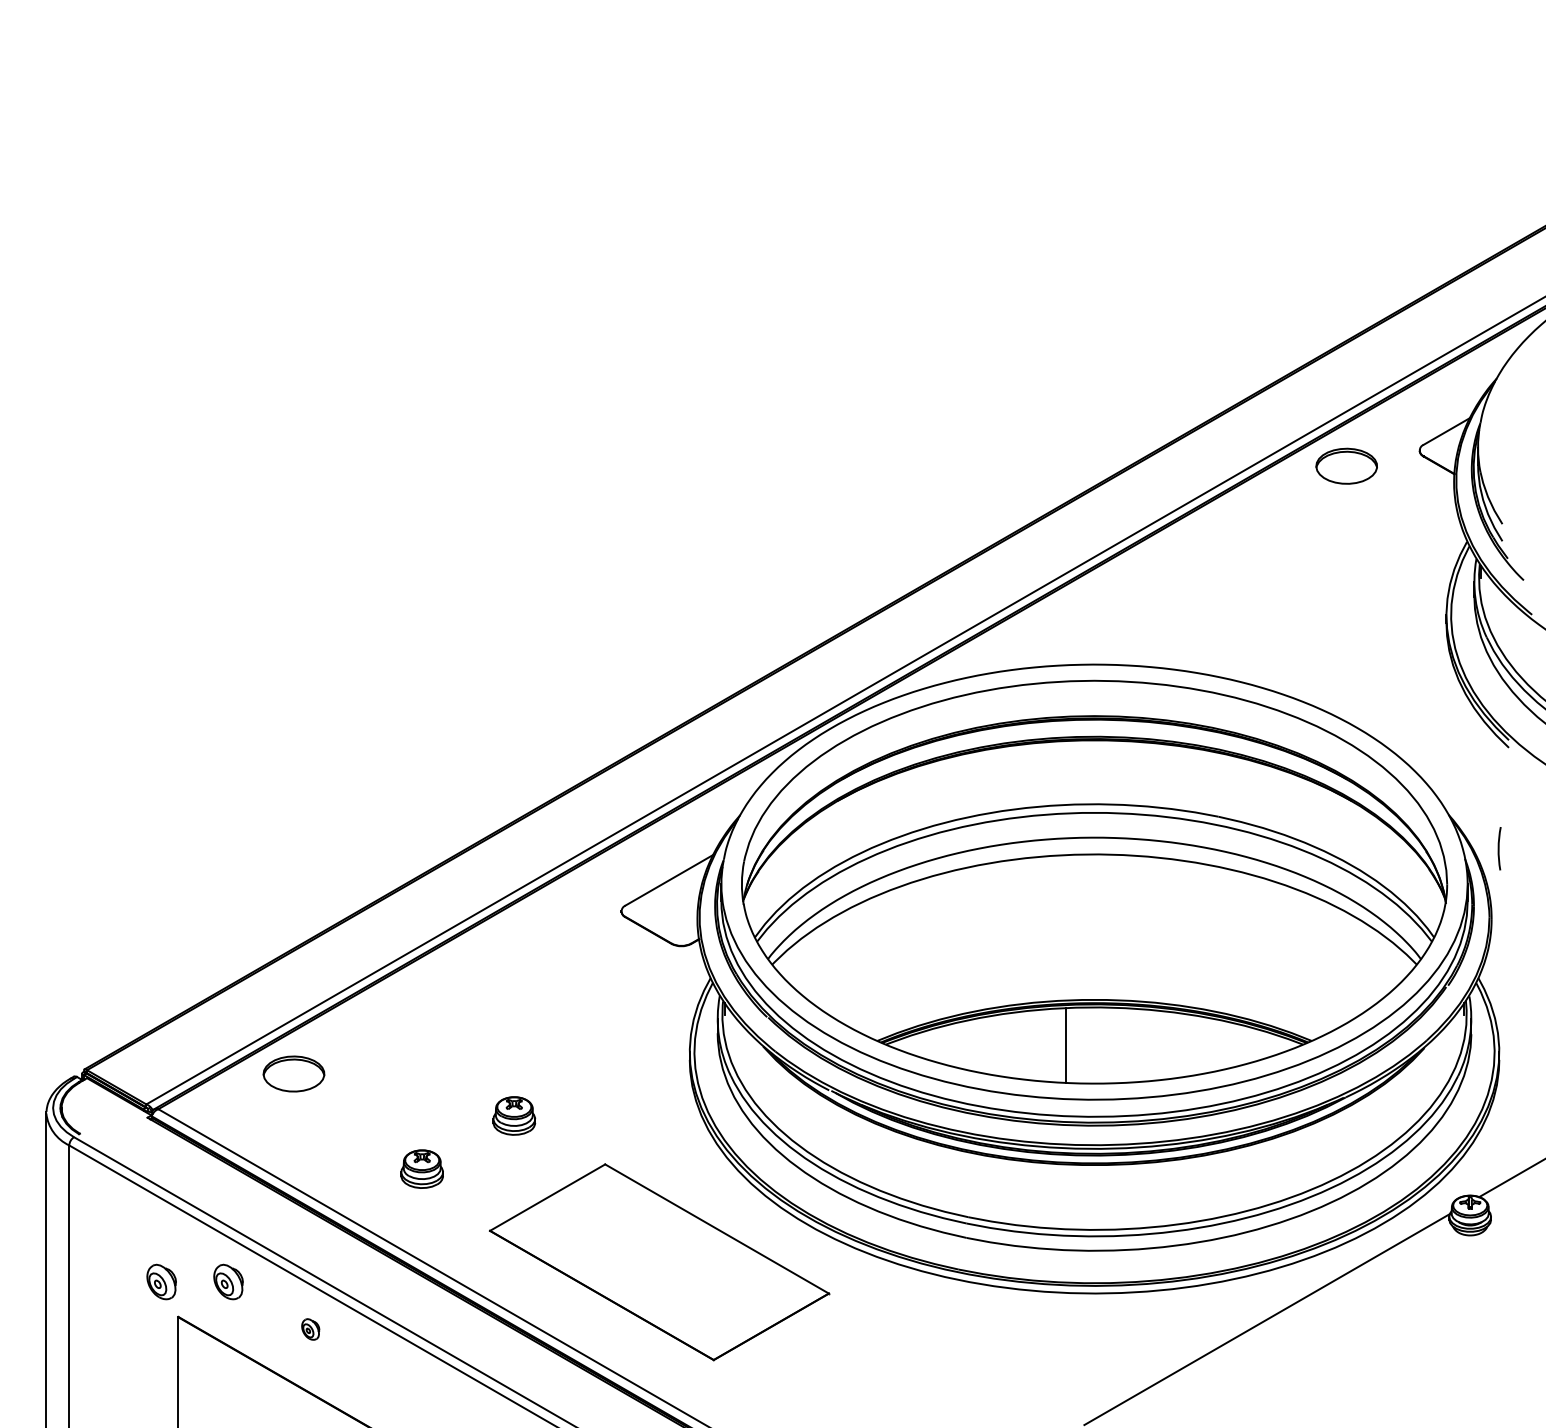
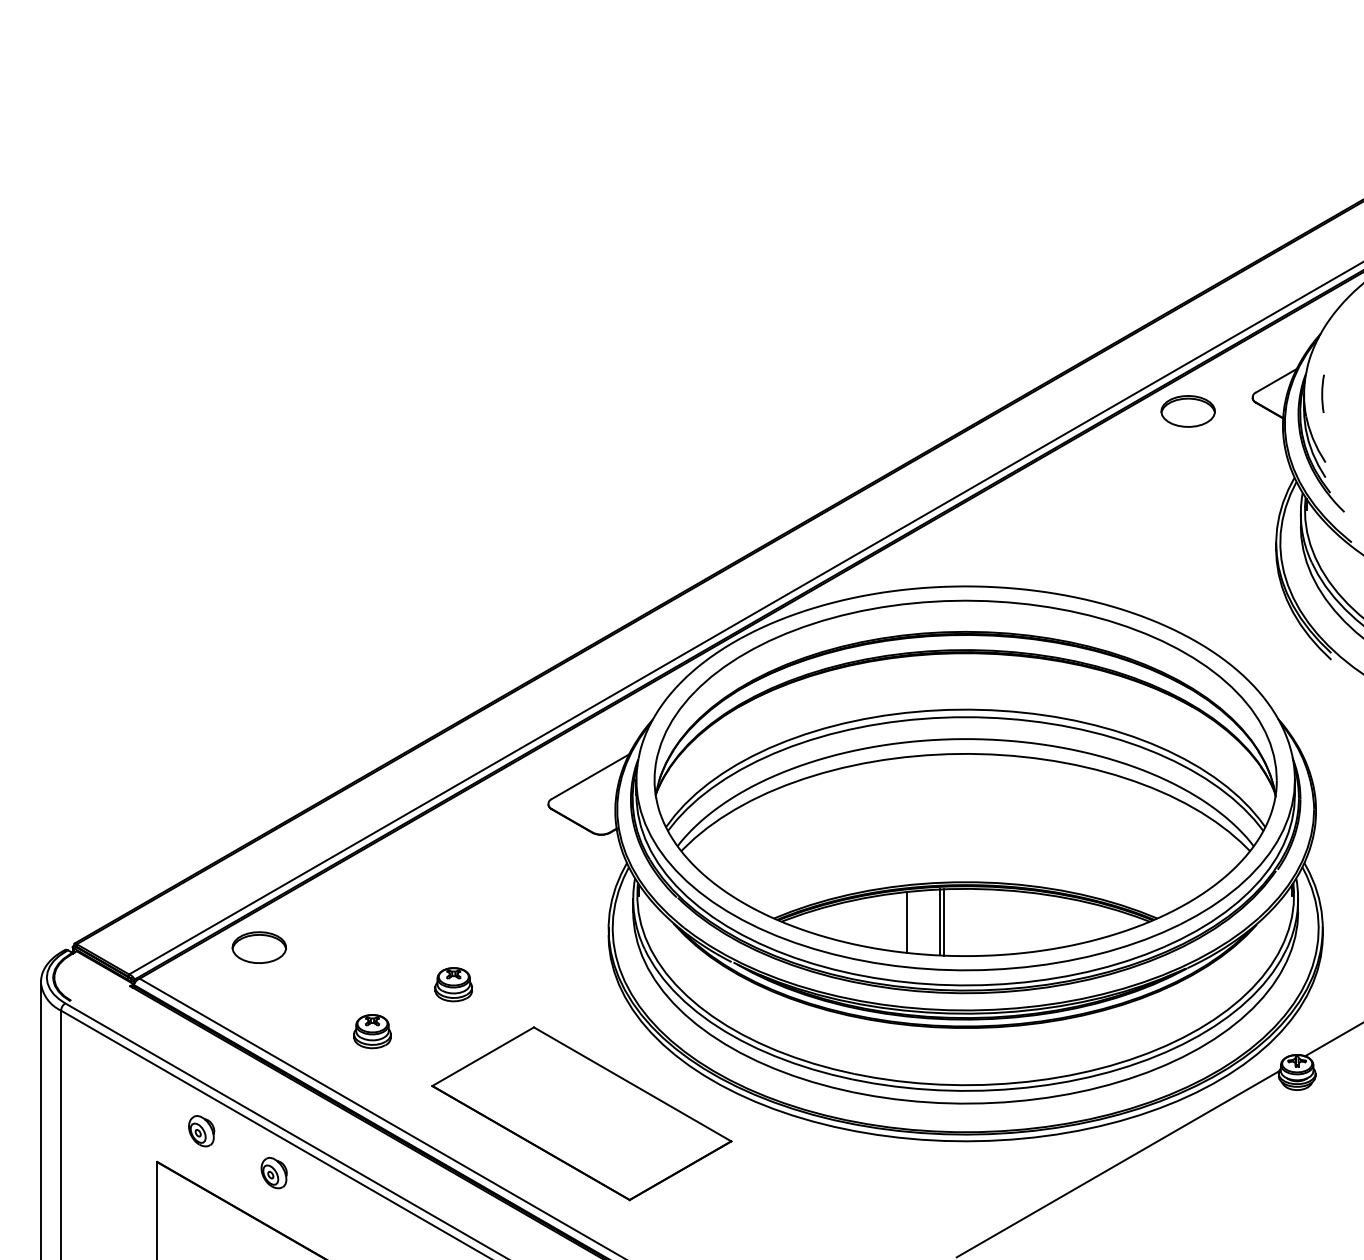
line: (1498, 848) -> (1322, 393), moved
line: (1027, 1044) -> (906, 921), added
line: (1069, 1045) -> (943, 922), added
part: (161, 1282) -> (142, 1131), removed
part: (310, 1328) -> (273, 1172), size x1.67

